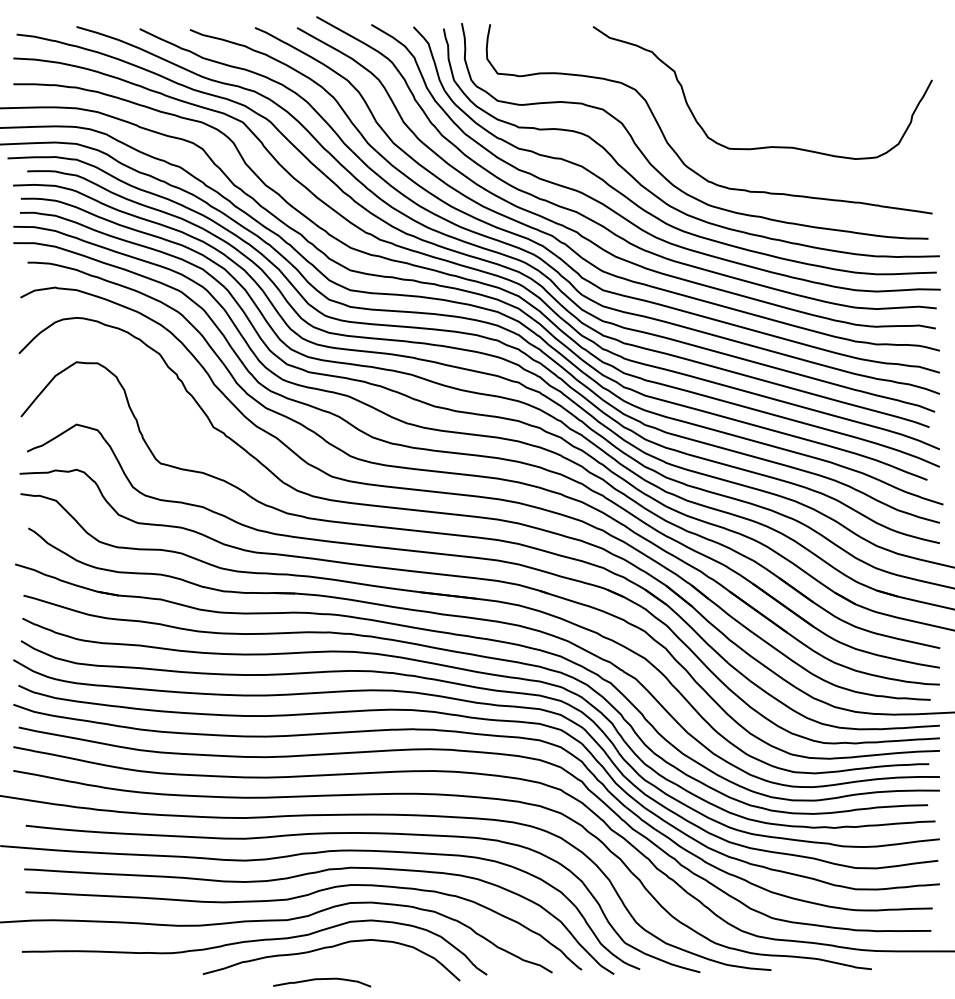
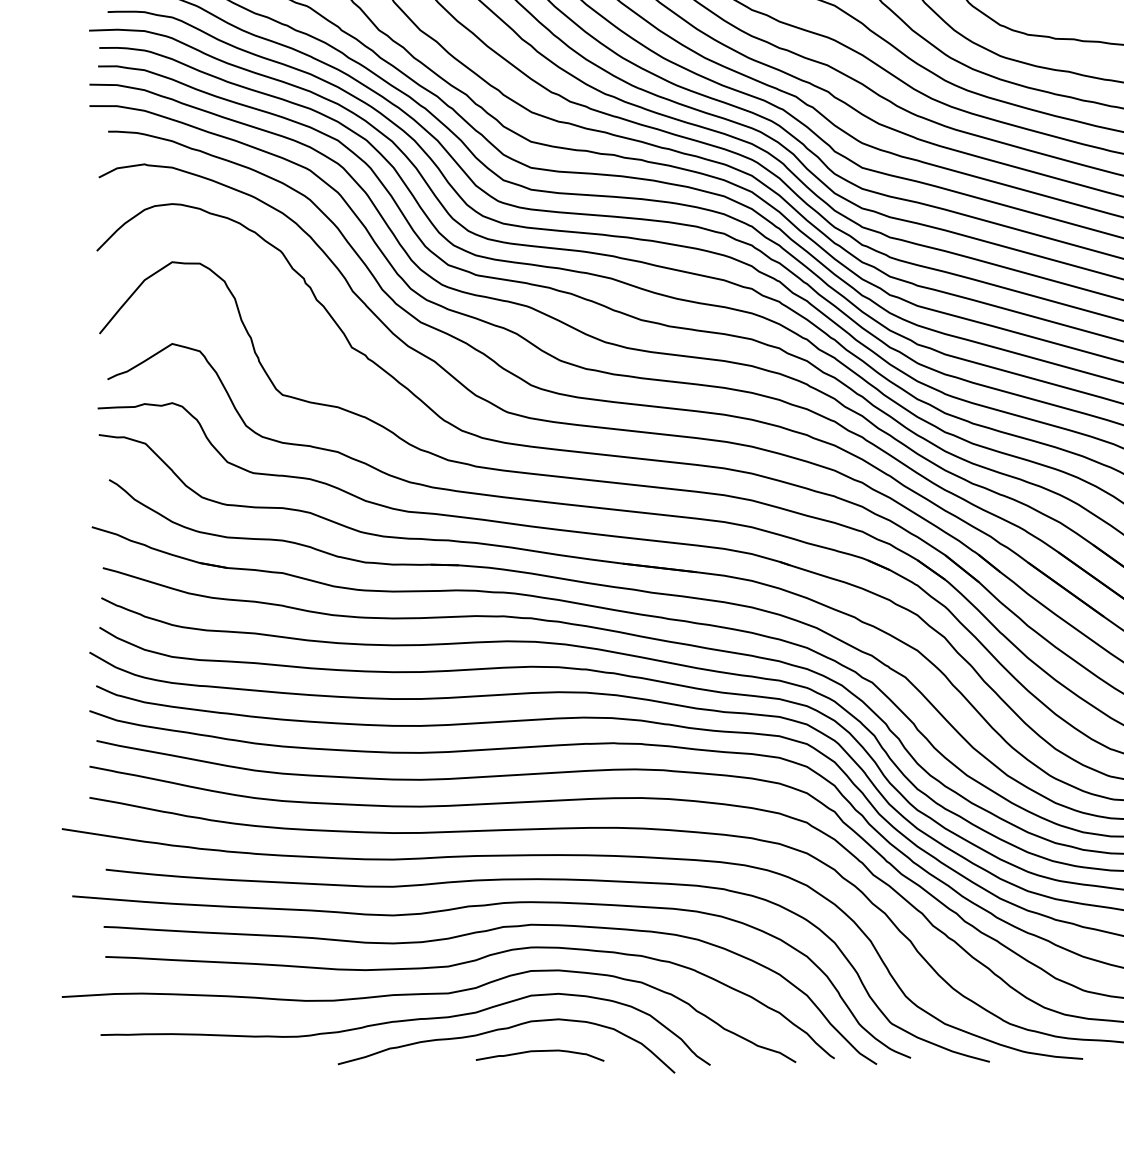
curve: (322, 979) -> (540, 1051), moved

